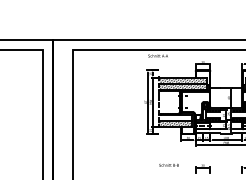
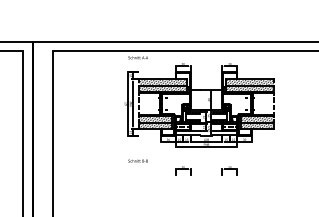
hatch: (174, 117) -> (154, 119), added
text: (168, 164) -> (137, 160), moved

